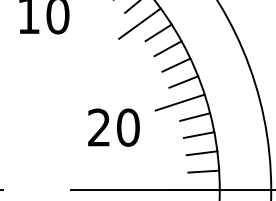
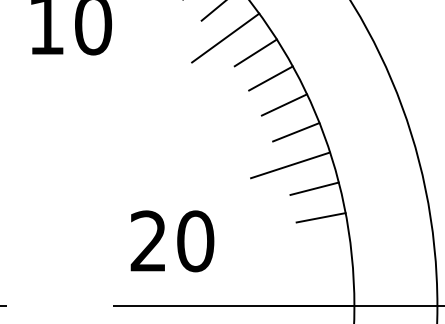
text: (113, 127) -> (171, 241), moved
line: (201, 153) -> (324, 247), removed
line: (203, 171) -> (328, 276), removed

